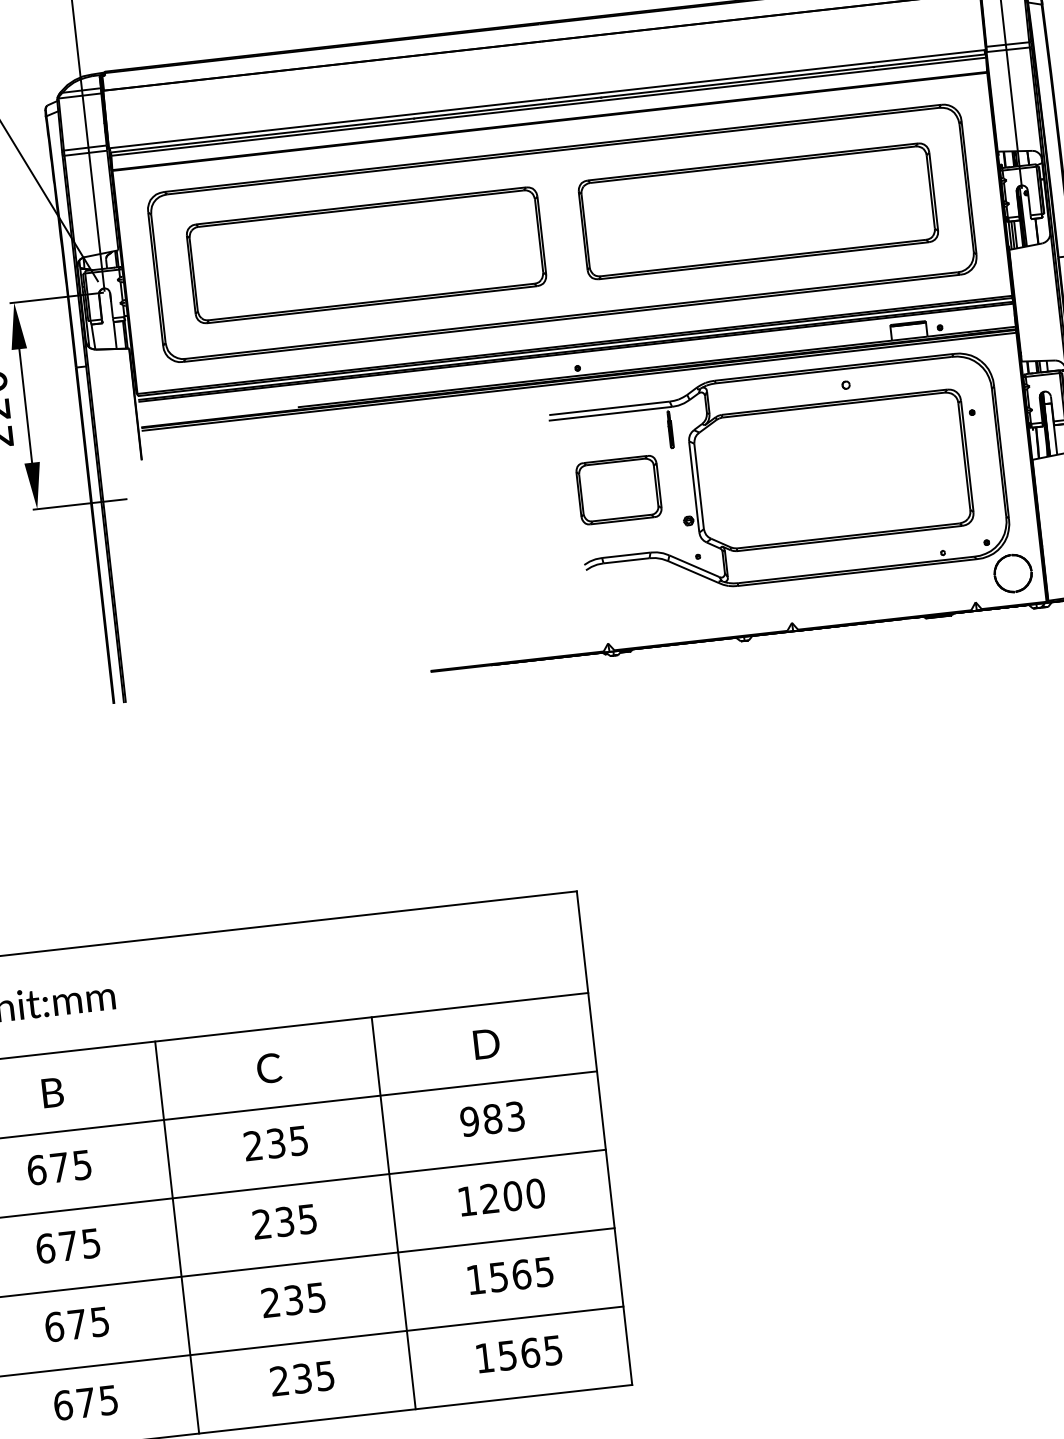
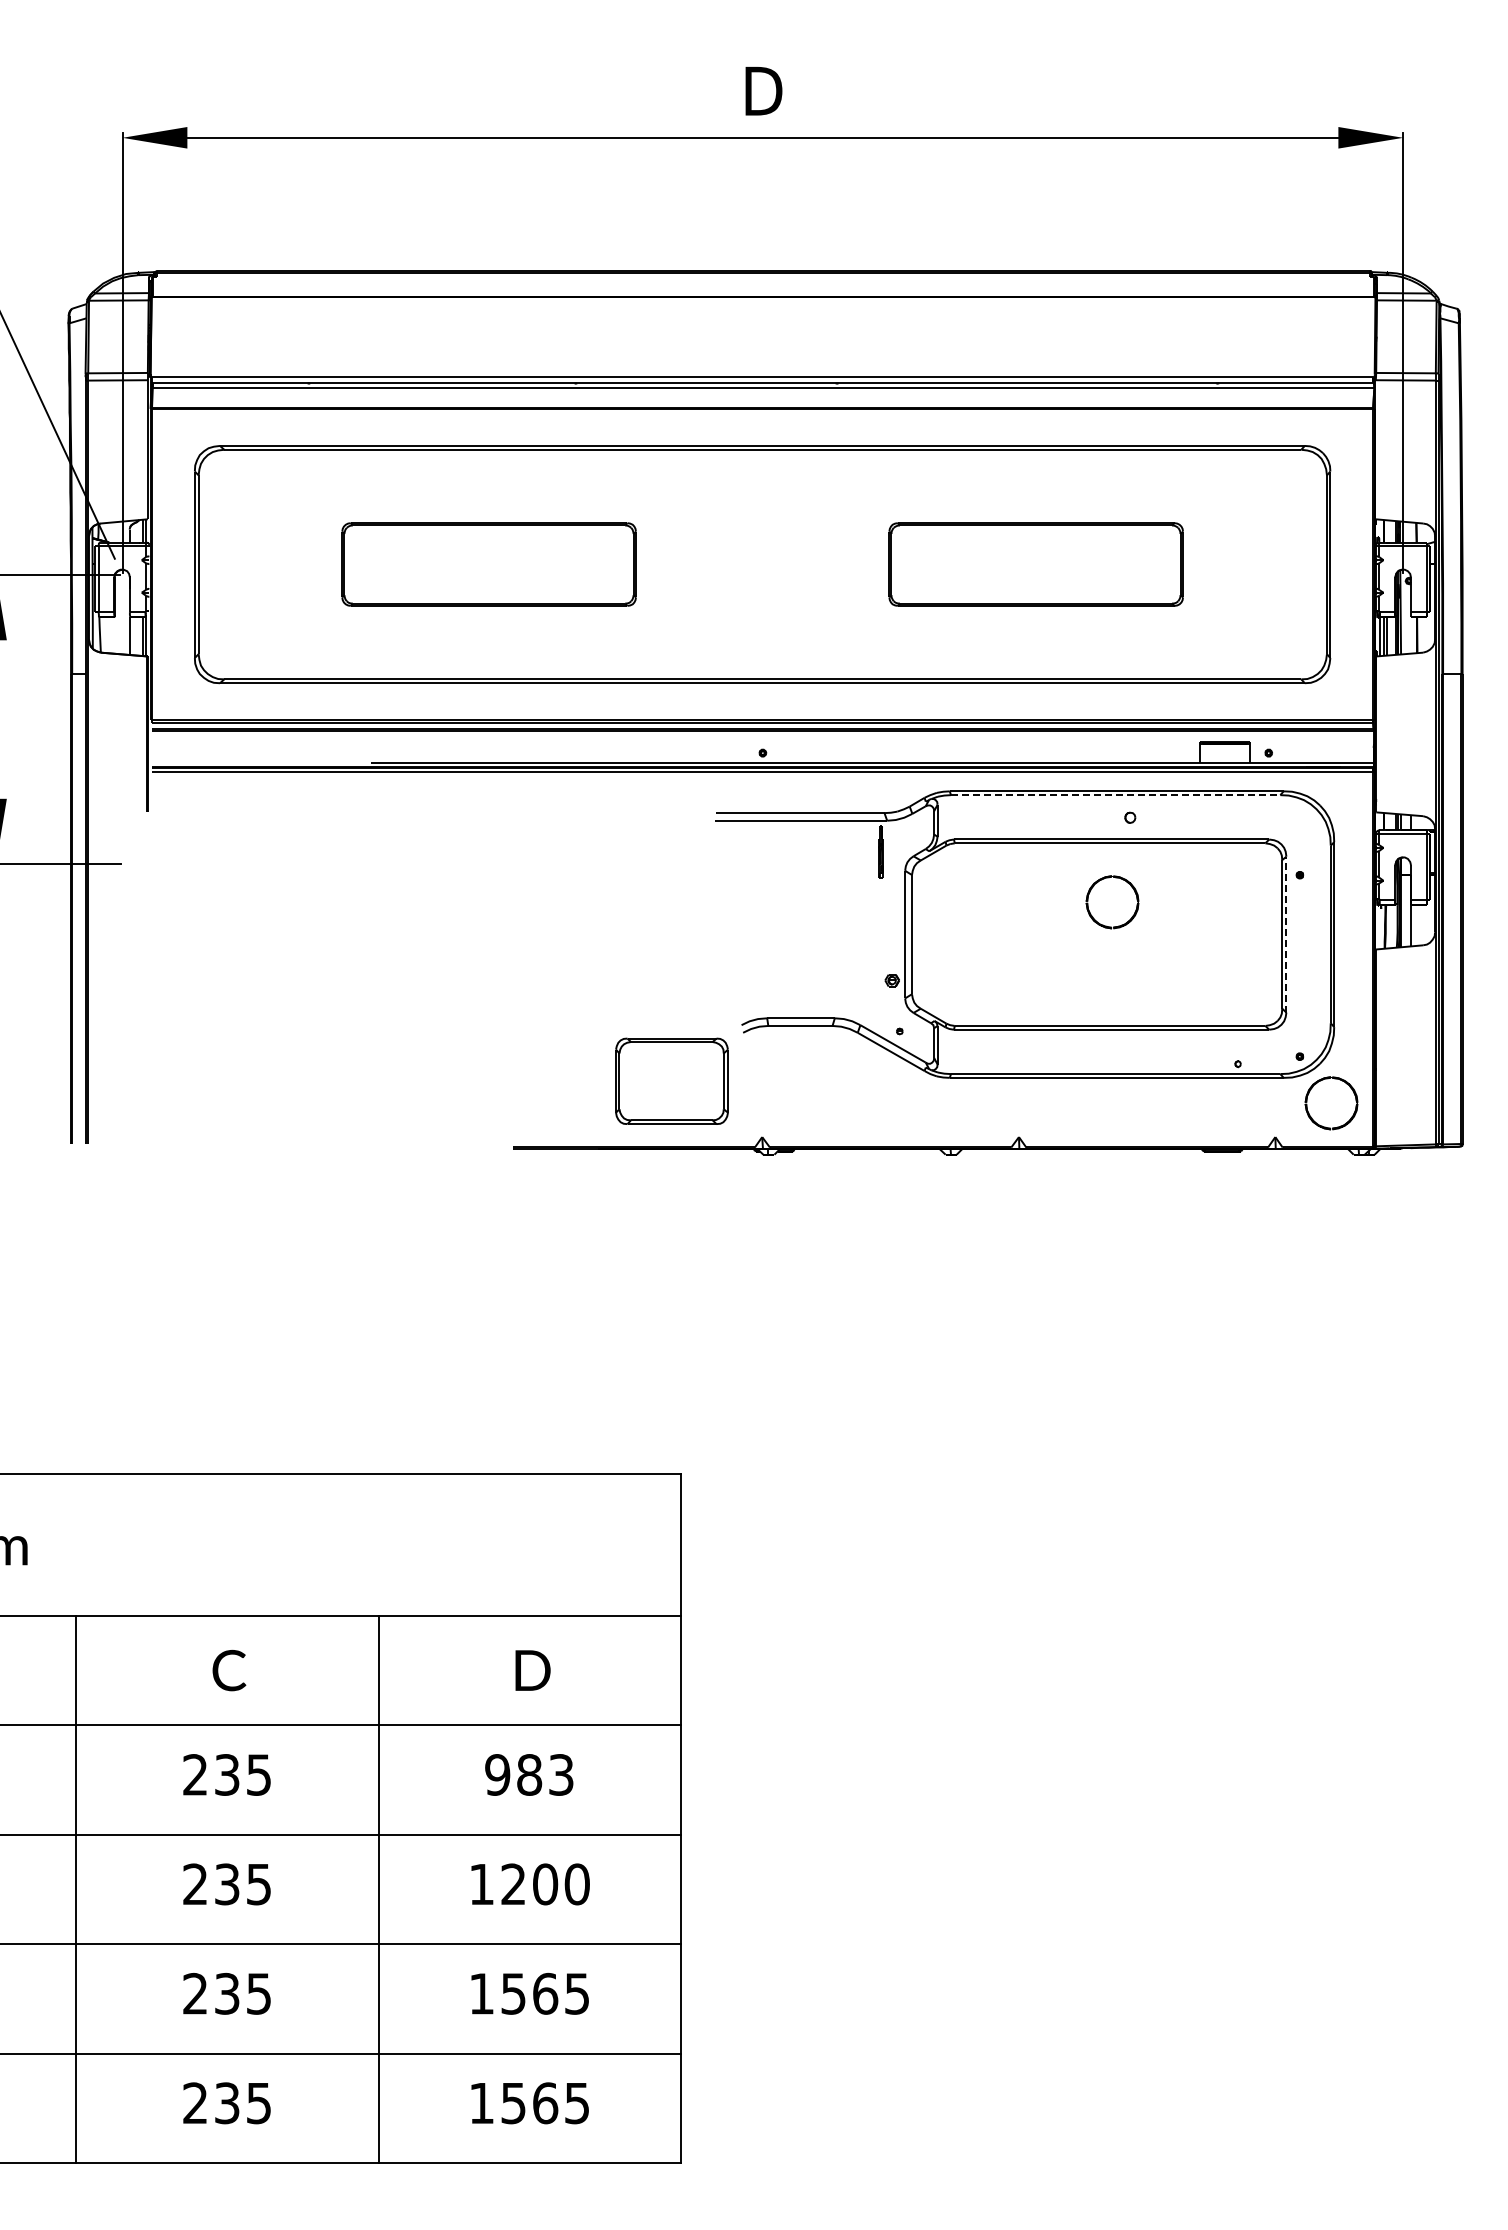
part: (757, 211) -> (1035, 564), size x0.6
part: (366, 255) -> (488, 564), size x0.6
line: (833, 370) -> (1115, 795), solid -> dashed
part: (840, 447) -> (1112, 902), added
line: (967, 456) -> (1286, 934), solid -> dashed
part: (618, 489) -> (671, 1080), moved

